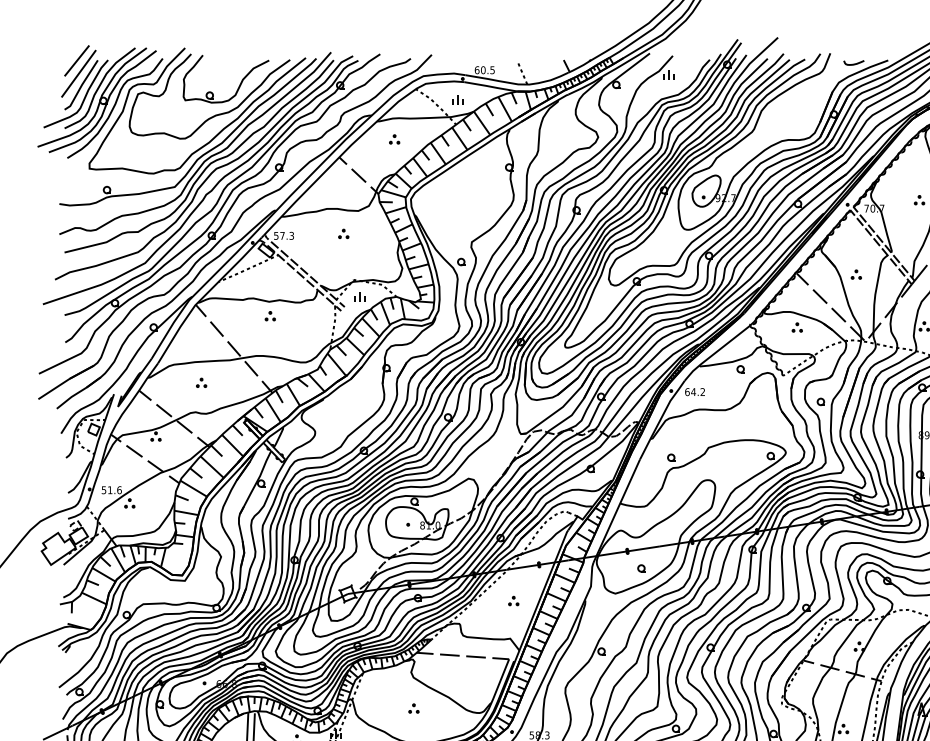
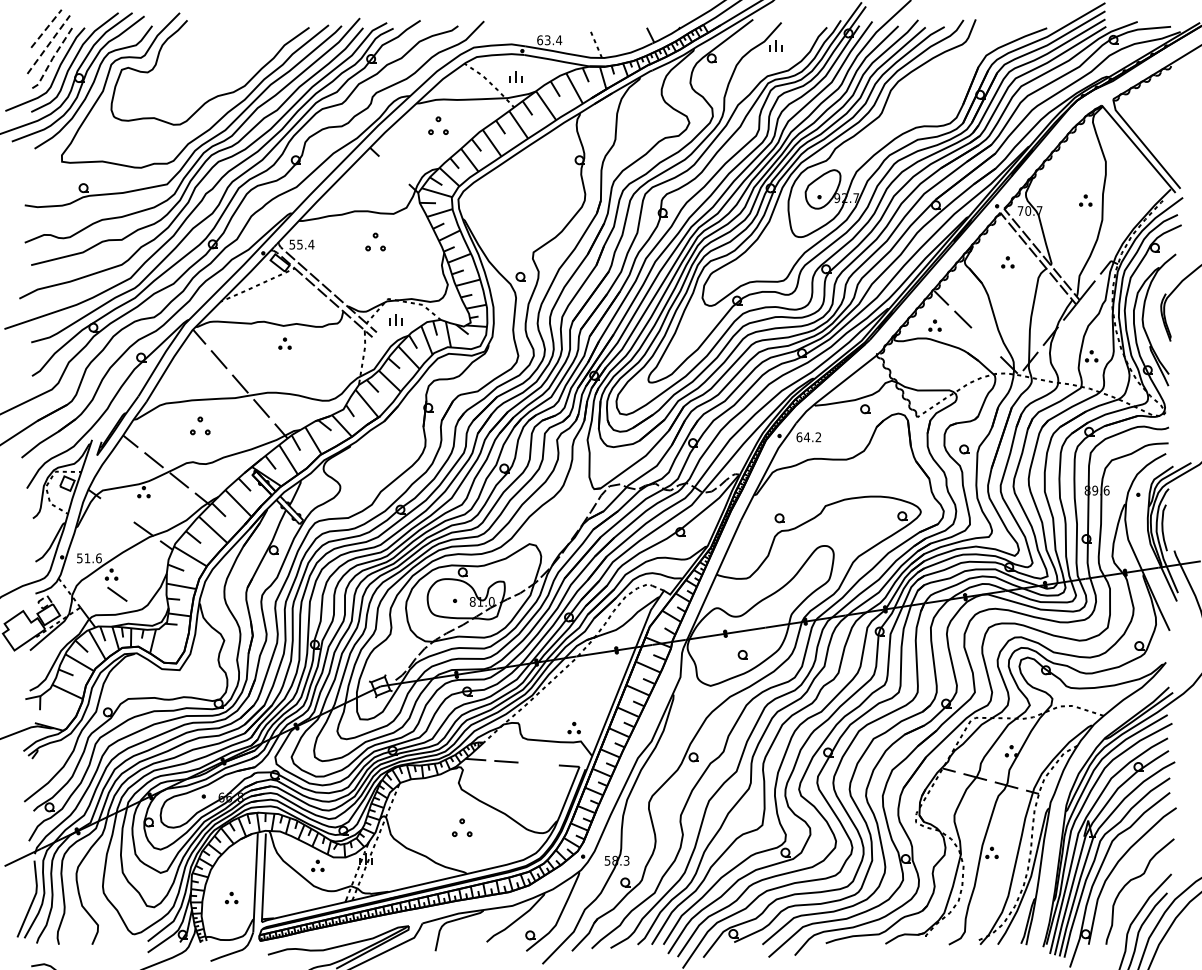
line: (77, 60) -> (46, 28), solid -> dashed
curve: (853, 63) -> (1004, 32), removed
text: (488, 70) -> (553, 40), 60.5 -> 63.4
line: (79, 73) -> (49, 44), solid -> dashed
line: (81, 85) -> (51, 59), solid -> dashed
part: (239, 85) -> (246, 59), removed
part: (393, 139) -> (437, 125), size x1.6
line: (359, 175) -> (394, 170), removed
part: (343, 234) -> (375, 242), size x1.6
text: (286, 235) -> (305, 244), 57.3 -> 55.4
part: (856, 274) -> (1007, 262), moved
line: (839, 315) -> (986, 342), removed
part: (796, 327) -> (934, 325), moved
part: (201, 382) -> (199, 425), size x1.6
line: (134, 450) -> (117, 593), moved
part: (513, 600) -> (573, 727), moved
line: (475, 656) -> (538, 763), removed
part: (413, 708) -> (461, 827), size x1.6

